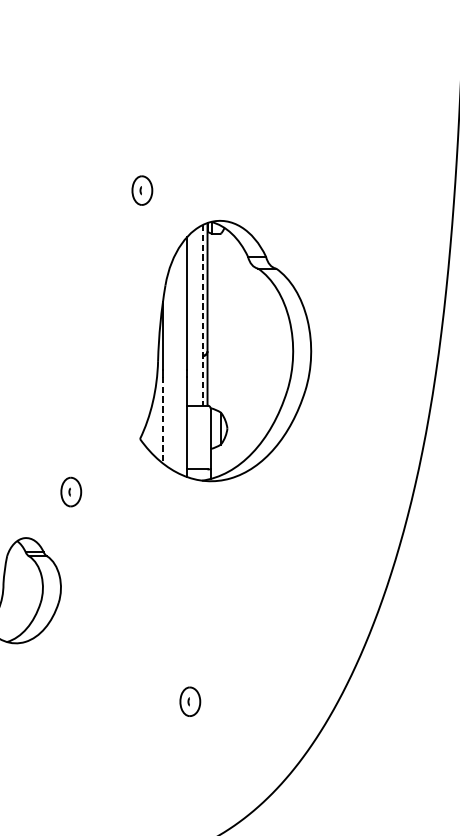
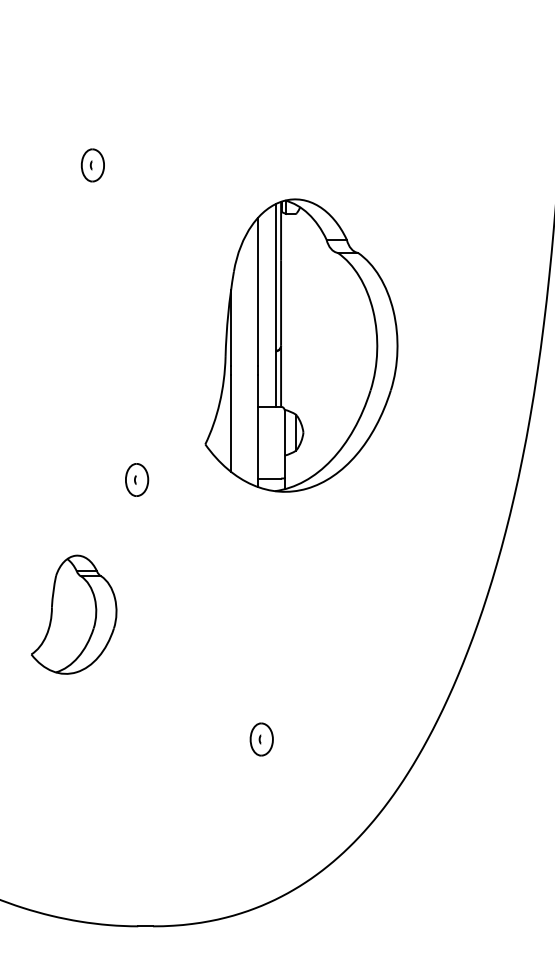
part: (141, 190) -> (92, 165), moved
line: (202, 315) -> (275, 305), dashed -> solid
line: (163, 420) -> (231, 423), dashed -> solid
part: (71, 491) -> (137, 479), moved

